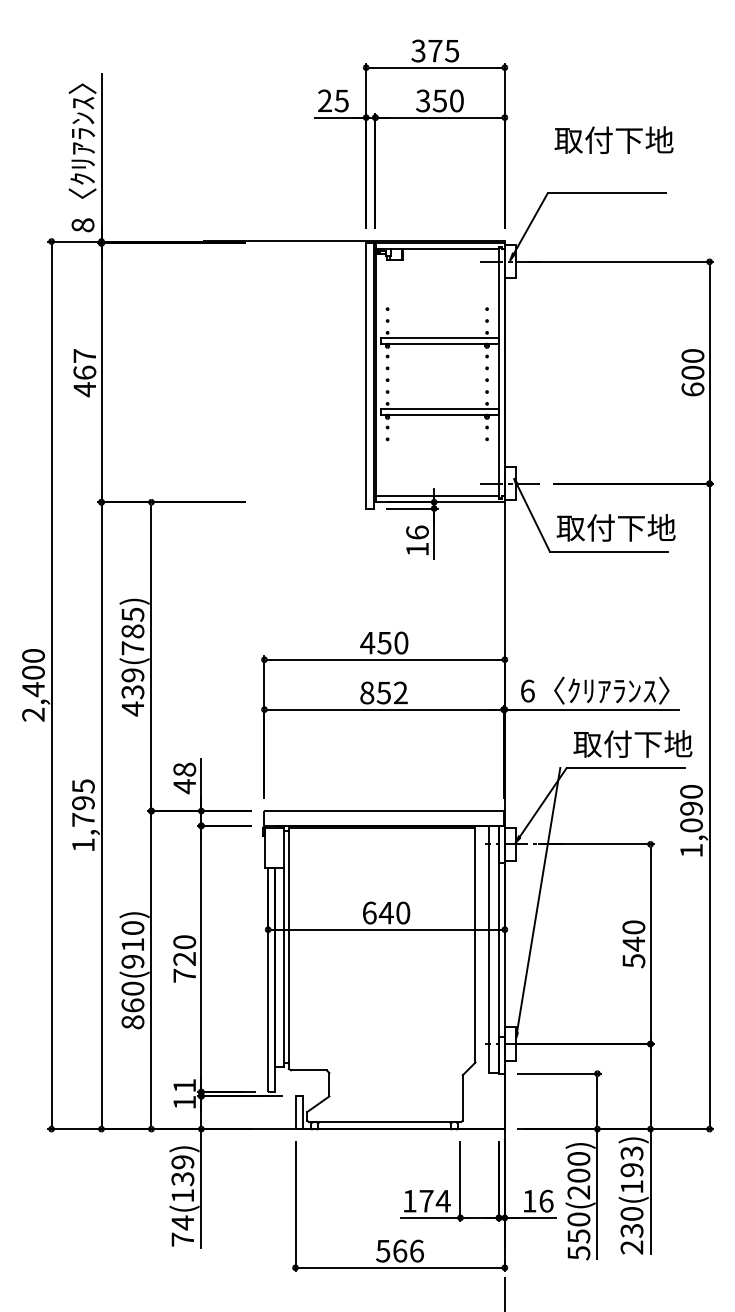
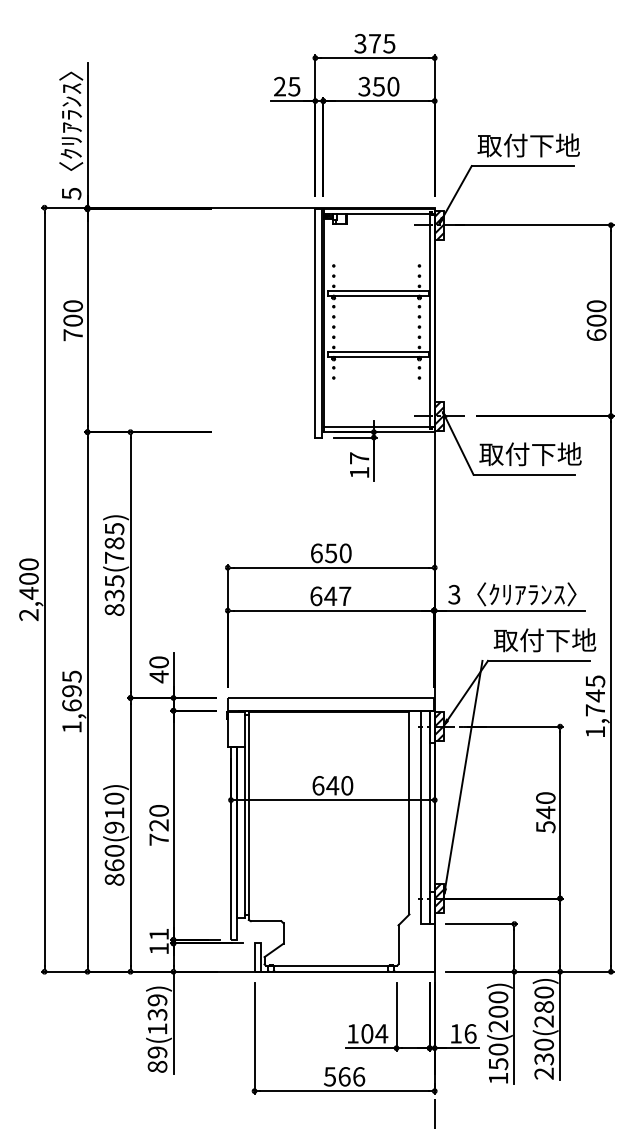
text: (613, 140) -> (528, 145), moved
text: (82, 225) -> (71, 193), 8 -> 5
hatch: (510, 261) -> (439, 224), added
text: (84, 372) -> (72, 320), 467 -> 700
hatch: (510, 482) -> (439, 415), added
text: (417, 532) -> (359, 458), 16 -> 17
text: (367, 643) -> (316, 553), 450 -> 650
text: (527, 690) -> (454, 594), 6 -> 3
text: (132, 692) -> (114, 595), 439(785) -> 835(785)
text: (383, 693) -> (330, 596), 852 -> 647
text: (185, 769) -> (159, 662), 48 -> 40
text: (691, 808) -> (595, 695), 1,090 -> 1,745
text: (82, 819) -> (71, 705), 1,795 -> 1,695
hatch: (510, 844) -> (439, 726), added
hatch: (510, 1044) -> (439, 898), added
text: (632, 1169) -> (544, 1006), 230(193) -> 230(280)
text: (426, 1200) -> (367, 1033), 174 -> 104
text: (182, 1231) -> (157, 1059), 74(139) -> 89(139)
text: (578, 1253) -> (498, 1078), 550(200) -> 150(200)

